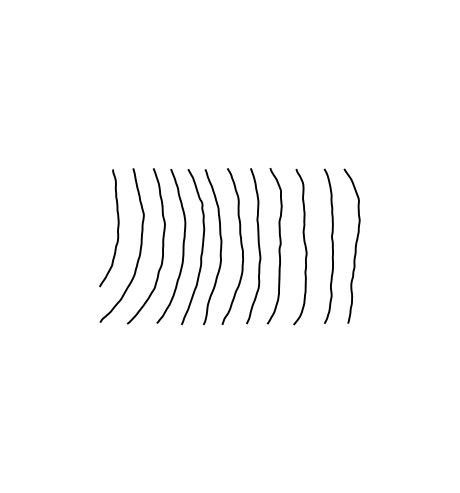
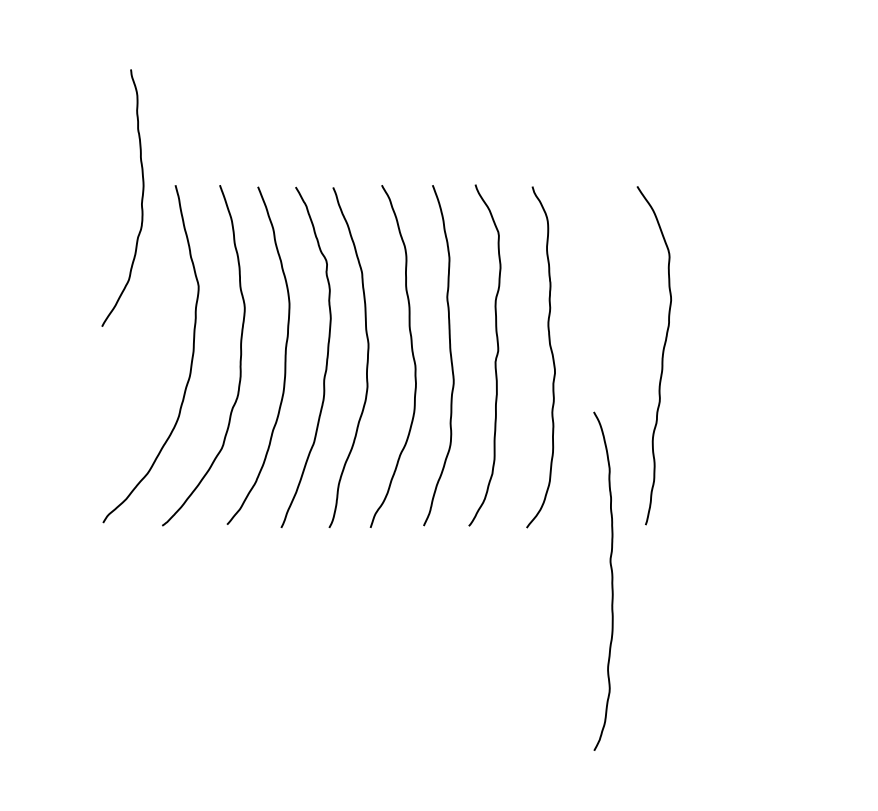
curve: (117, 228) -> (140, 198), moved
curve: (331, 246) -> (609, 581), moved

